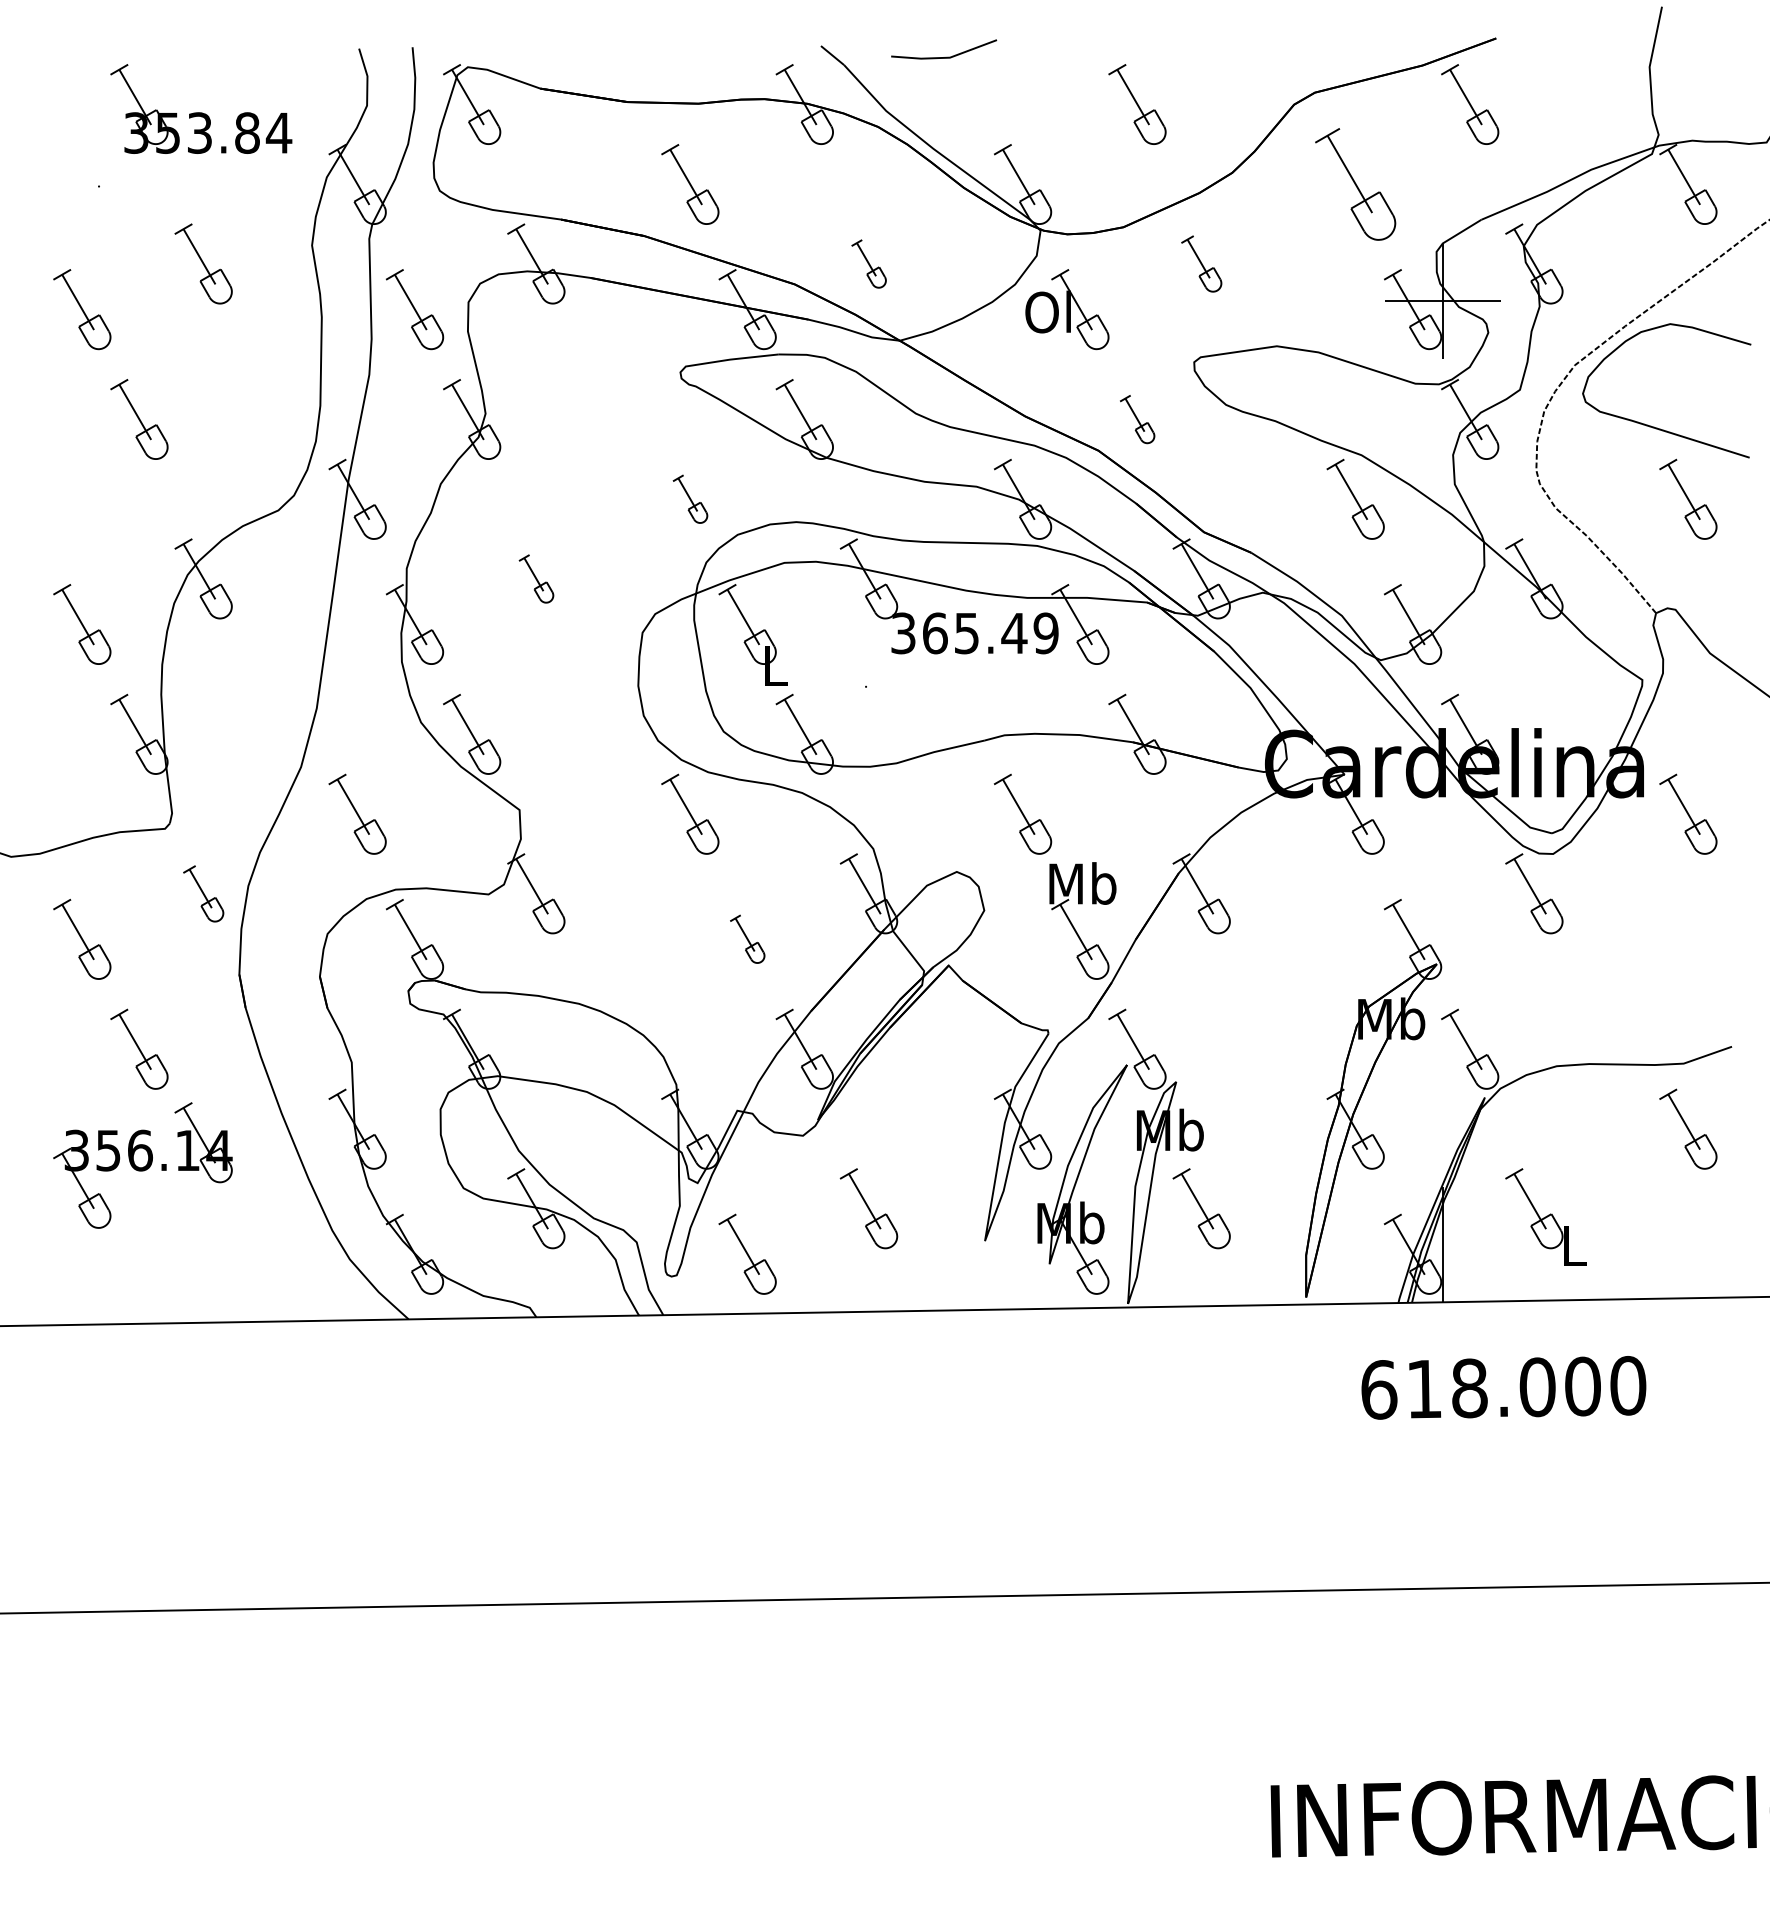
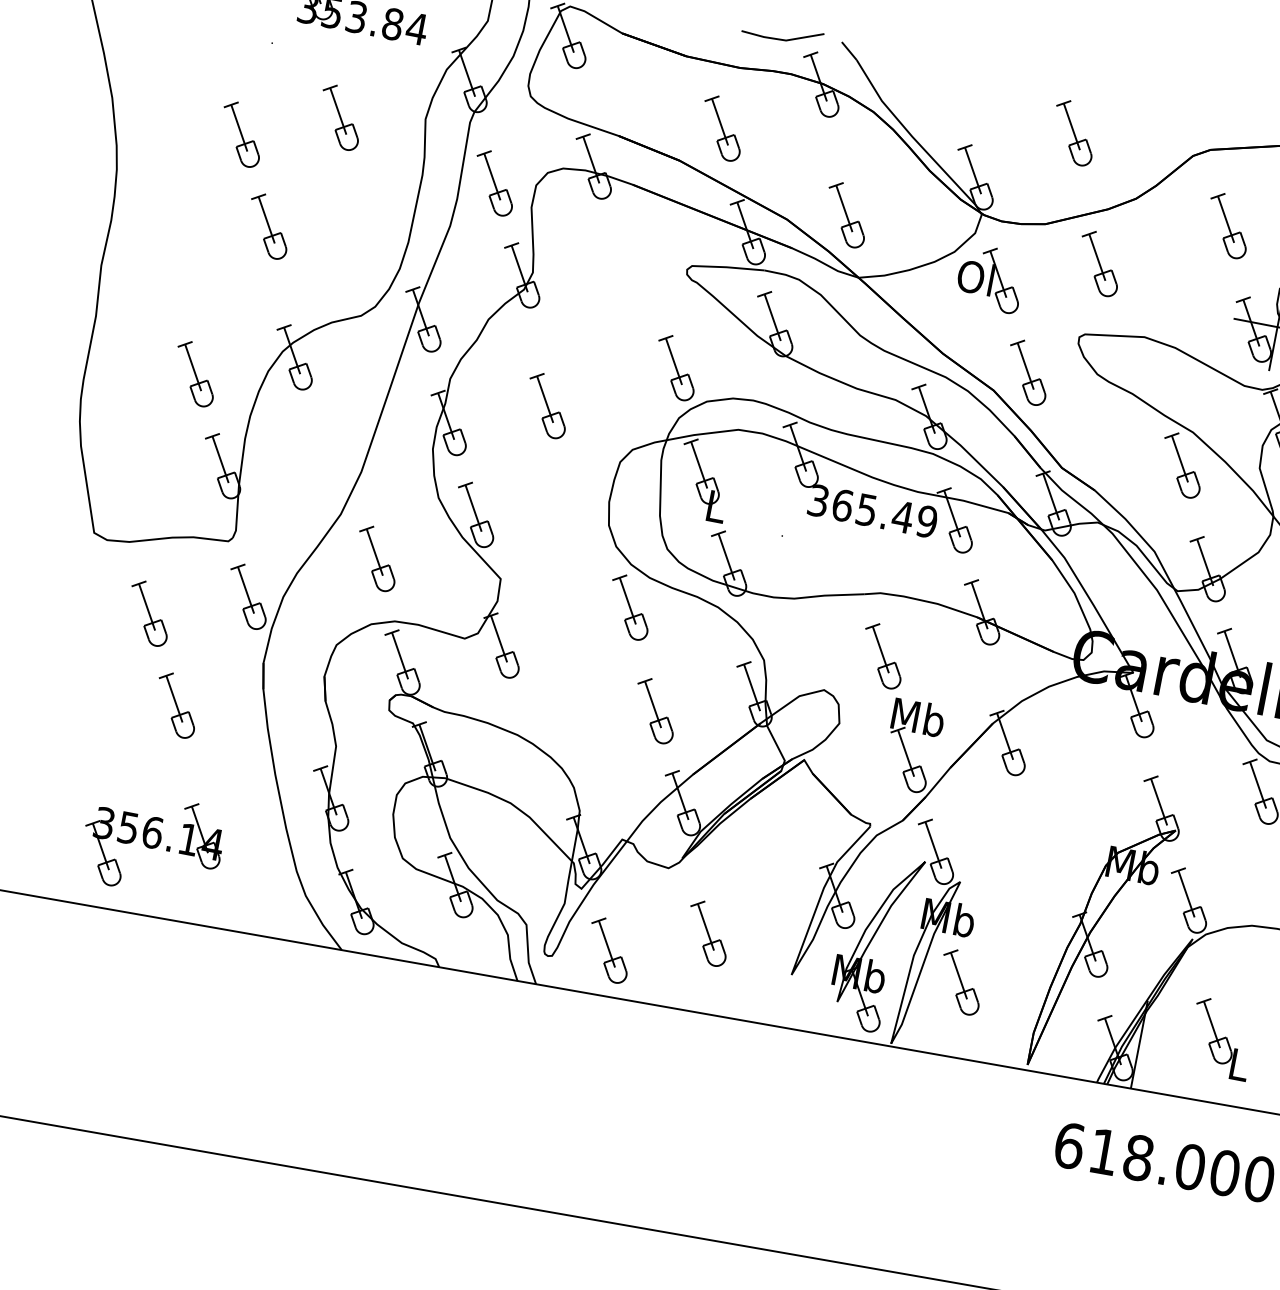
line: (946, 56) -> (783, 39), moved
part: (1355, 184) -> (1228, 225), size x0.71
part: (868, 263) -> (846, 214), size x1.67
part: (1201, 263) -> (1099, 263), size x1.43
part: (1137, 419) -> (1027, 372), size x1.67
part: (690, 498) -> (676, 367), size x1.67
part: (536, 578) -> (547, 405), size x1.67
part: (203, 893) -> (248, 596), size x1.43
part: (747, 938) -> (655, 710), size x1.67
part: (142, 1165) -> (152, 844), moved

